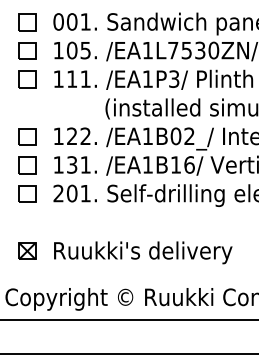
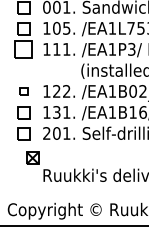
part: (27, 79) -> (23, 49), size x1.4
part: (27, 136) -> (23, 91), size x0.6
part: (27, 250) -> (32, 157), moved

